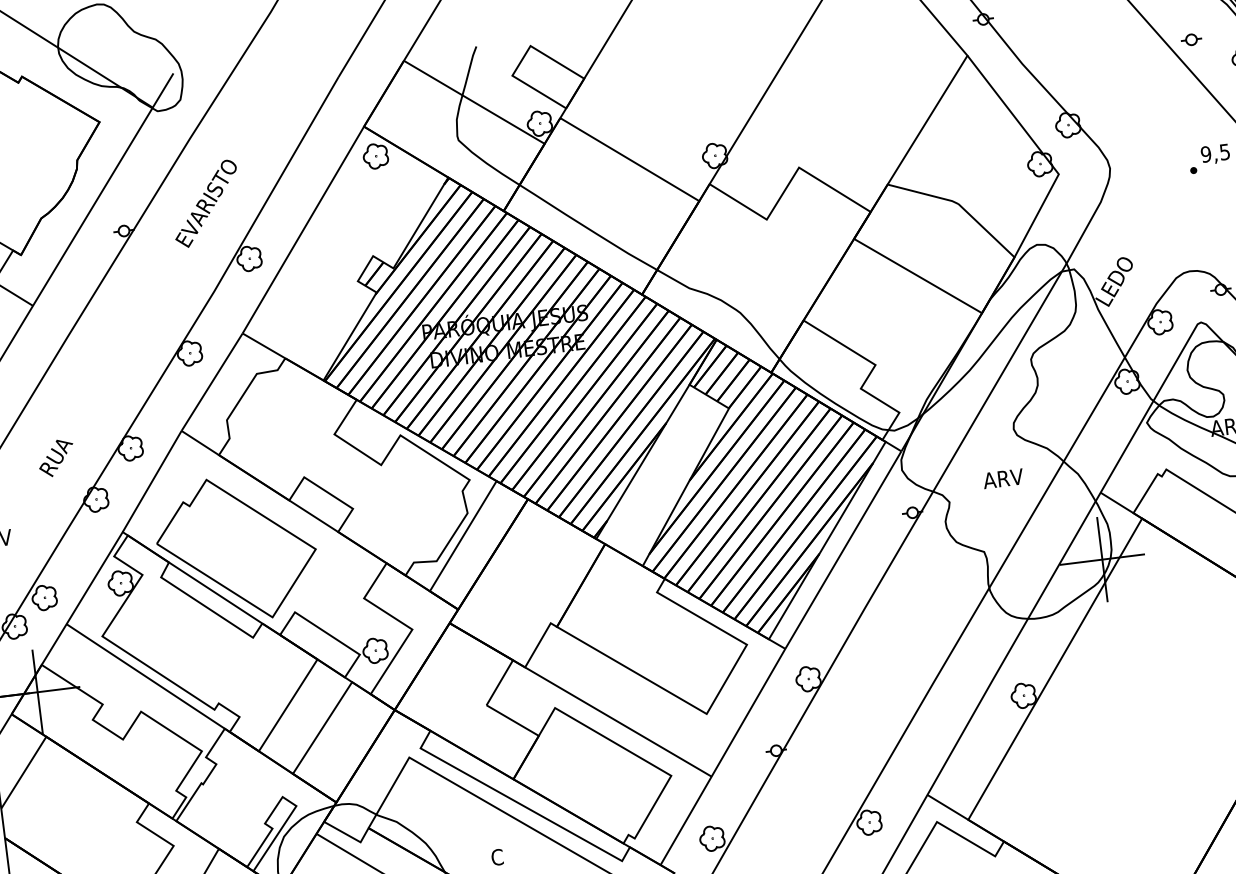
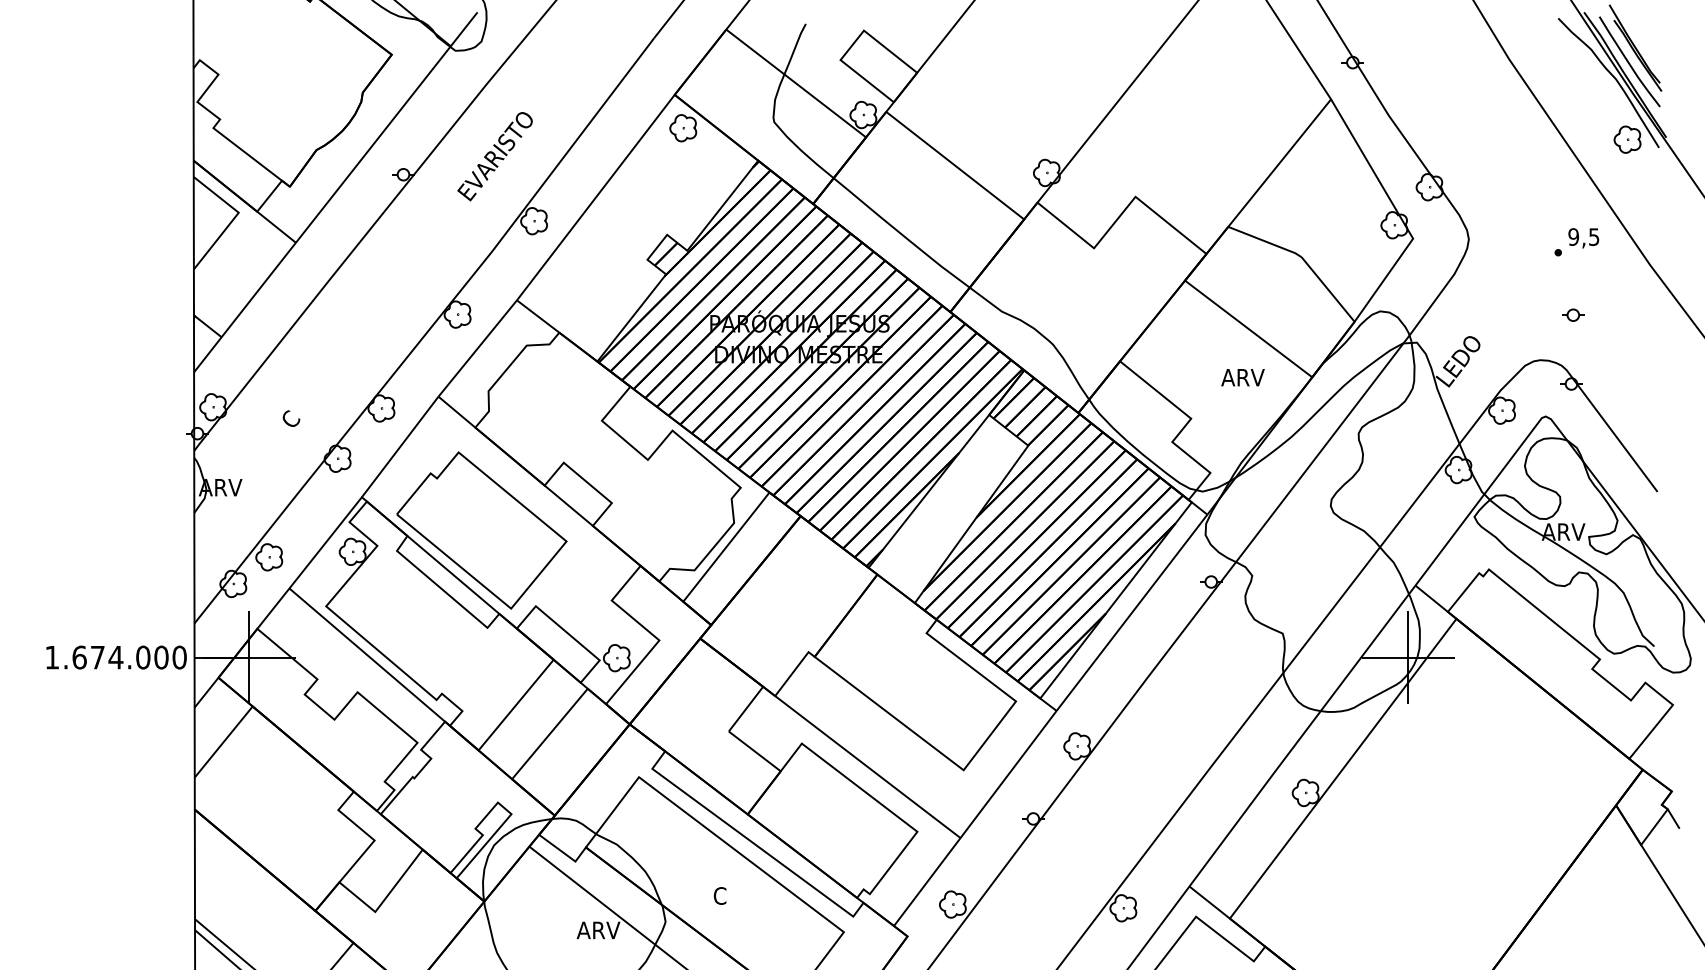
part: (1191, 39) -> (1573, 314), moved
text: (56, 457) -> (300, 408), RUA -> C
text: (1002, 478) -> (1242, 377), moved

